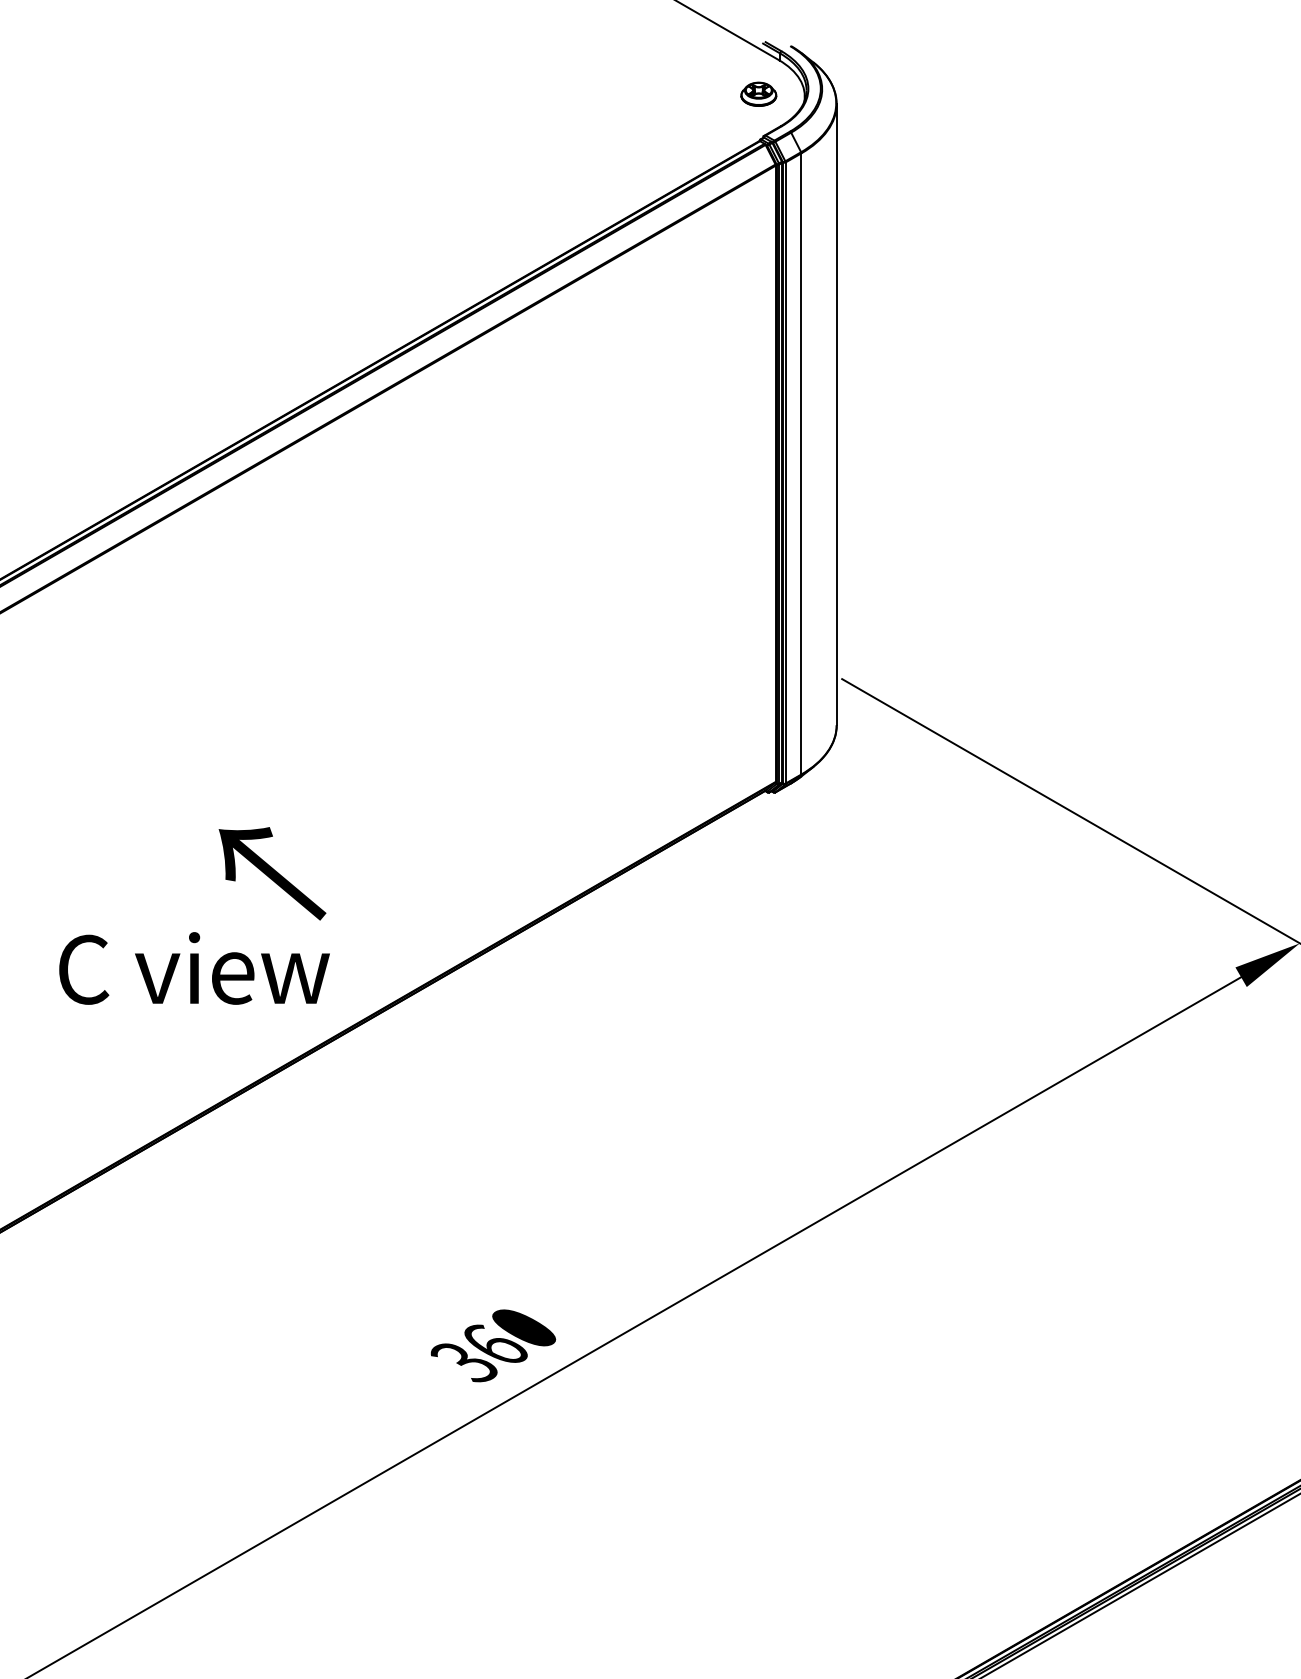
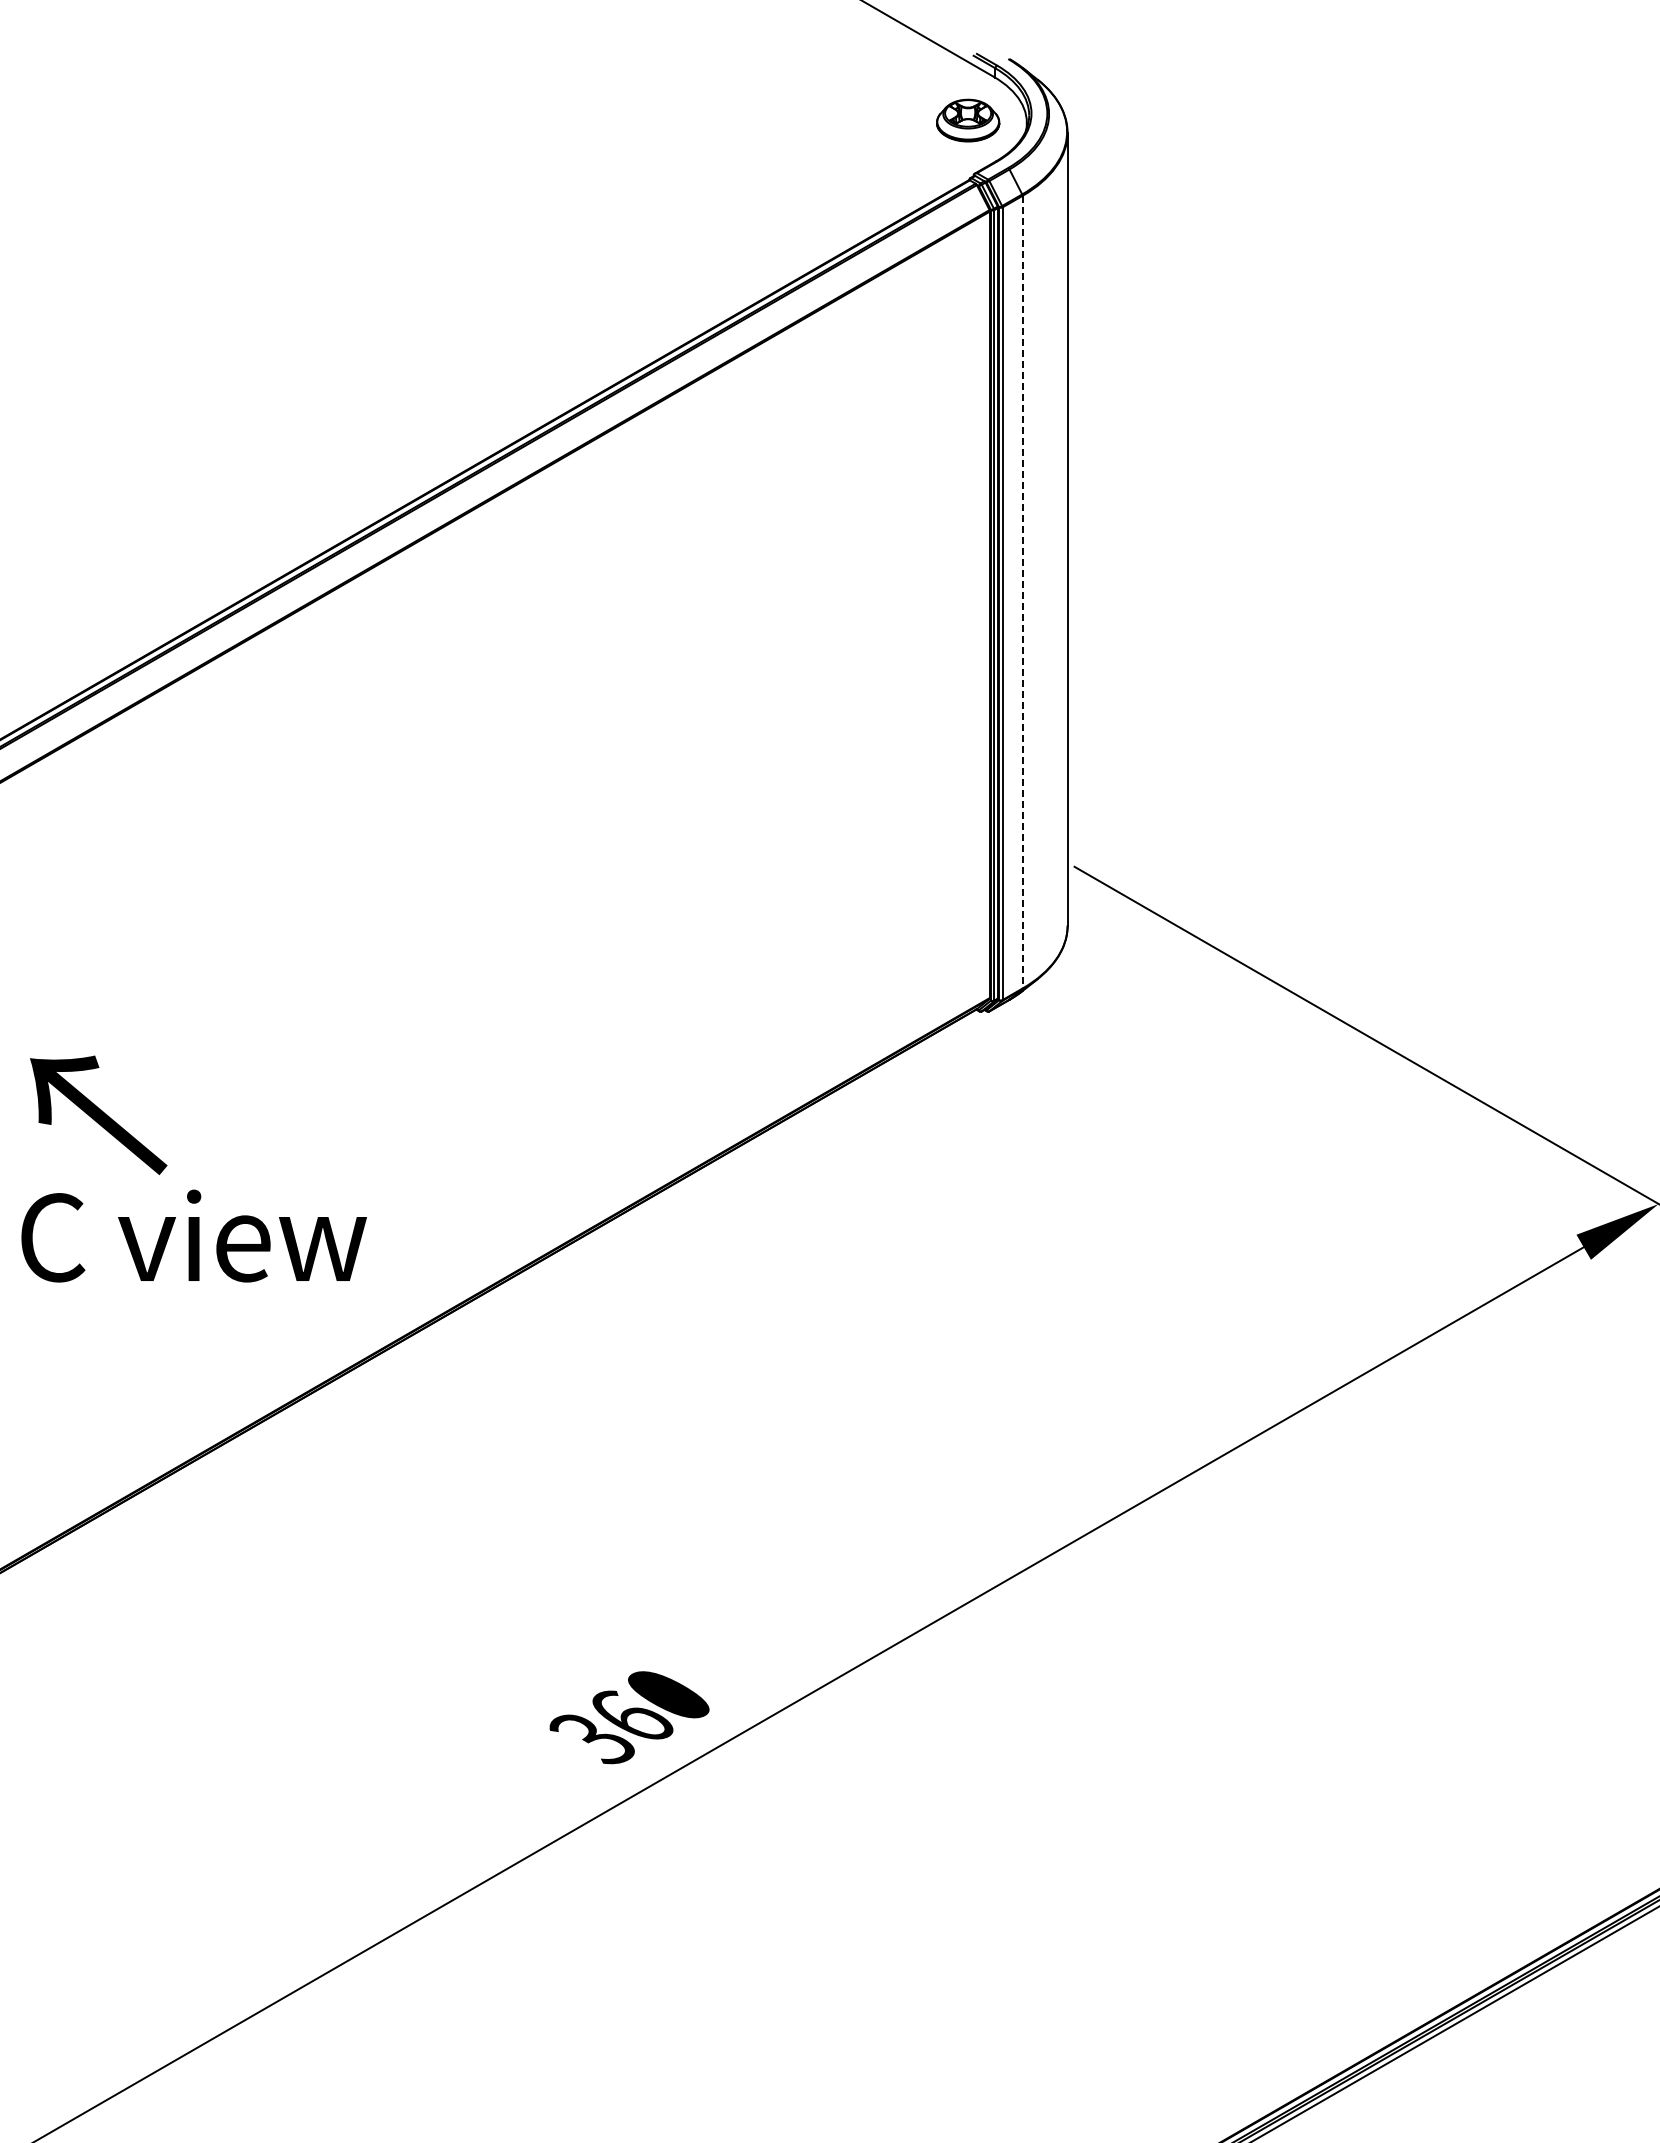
part: (759, 94) -> (968, 120), size x1.4
line: (801, 464) -> (1022, 592), solid -> dashed
text: (272, 873) -> (98, 1114), moved
text: (194, 968) -> (193, 1235), moved

